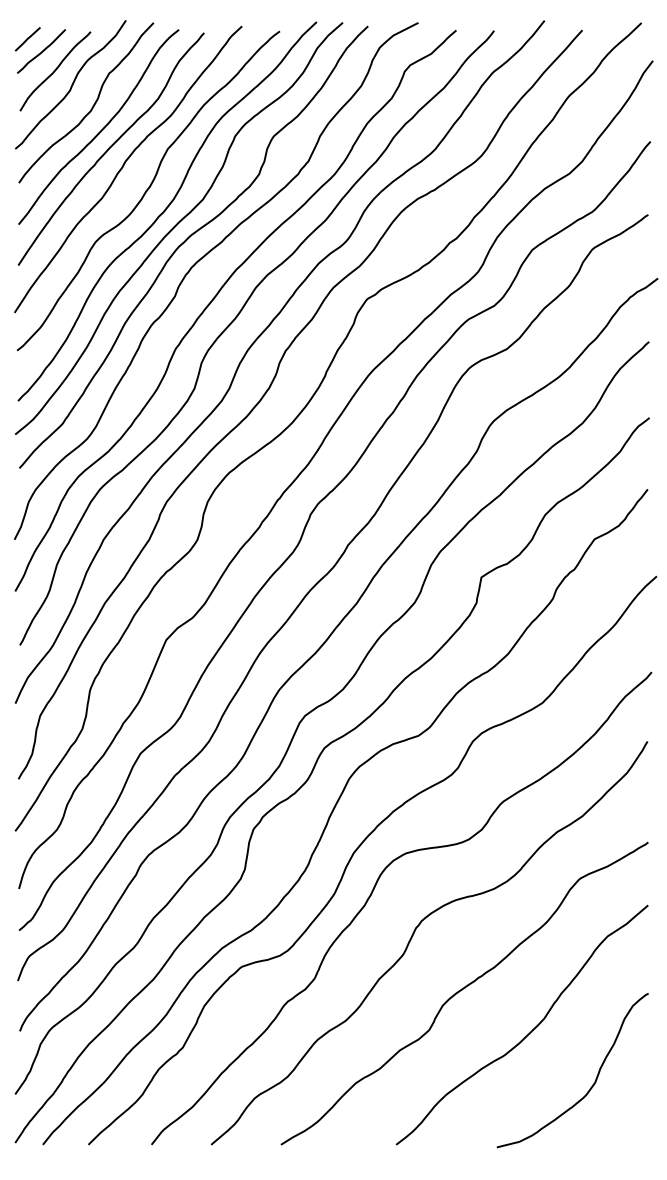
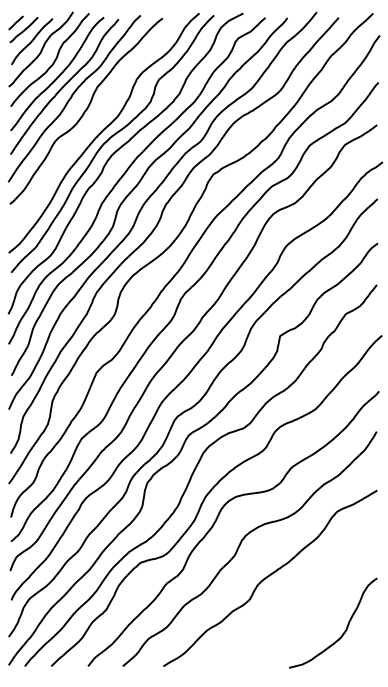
curve: (167, 210) -> (97, 122), removed
curve: (528, 1031) -> (307, 600), removed

